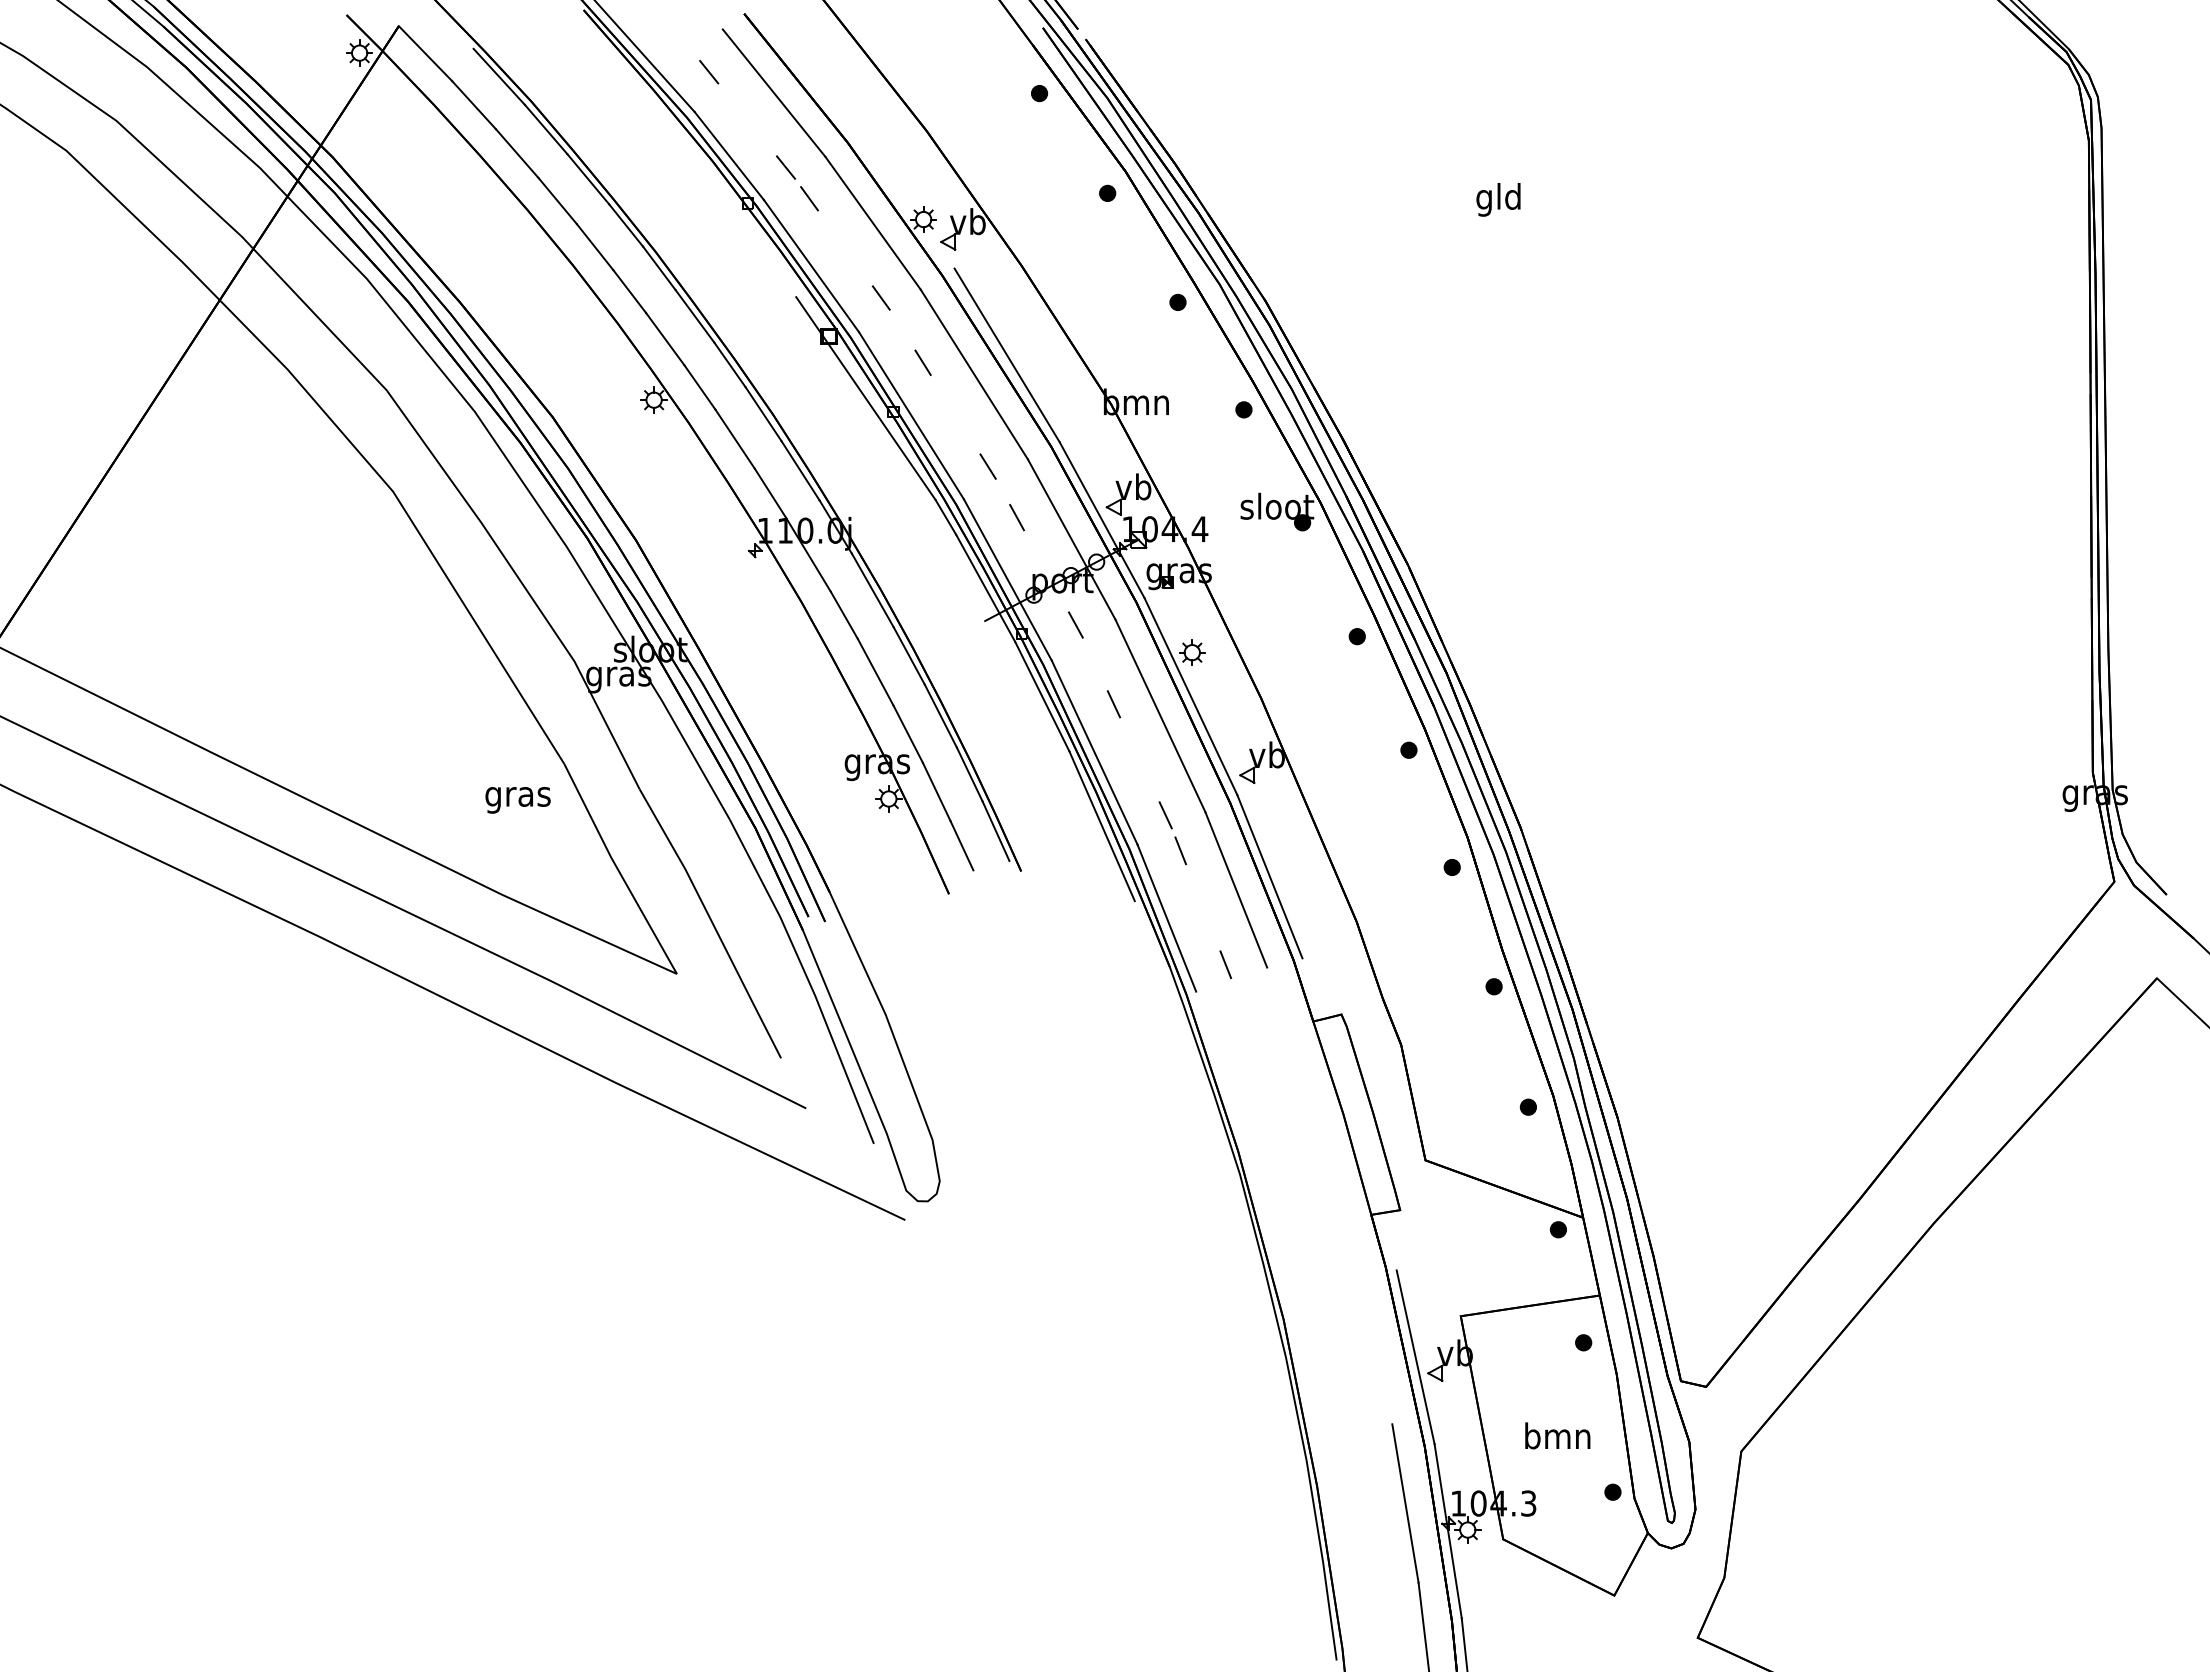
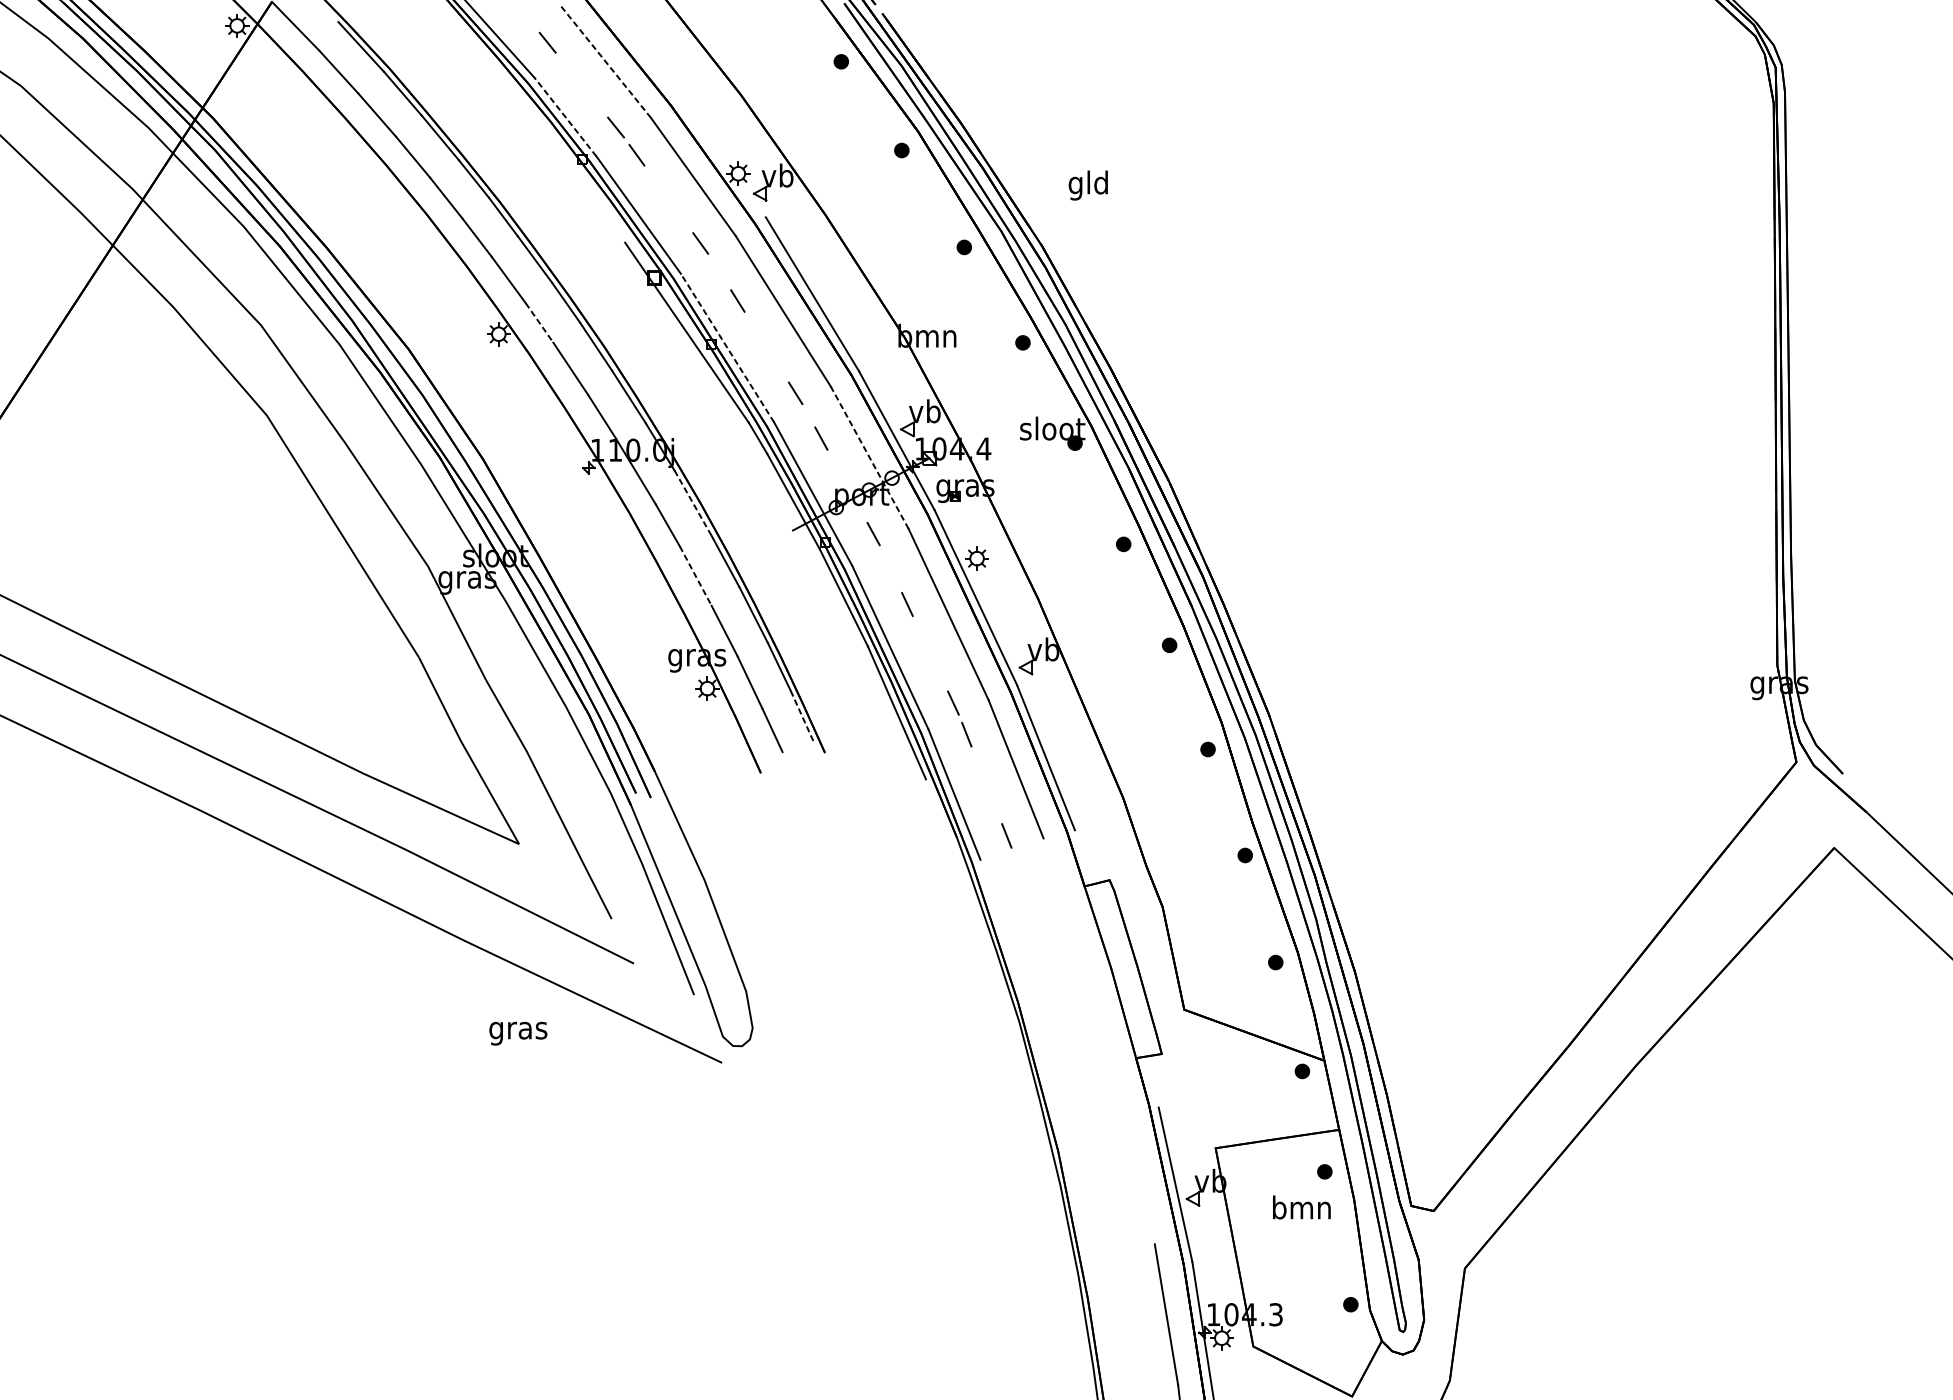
line: (774, 93) -> (605, 61), solid -> dashed
line: (729, 155) -> (565, 116), solid -> dashed
text: (1498, 199) -> (1088, 185), moved
line: (700, 387) -> (540, 322), solid -> dashed
line: (911, 415) -> (727, 347), solid -> dashed
line: (1071, 538) -> (869, 457), solid -> dashed
line: (873, 590) -> (693, 503), solid -> dashed
line: (875, 672) -> (695, 576), solid -> dashed
text: (517, 800) -> (517, 1033), moved
line: (996, 831) -> (803, 717), solid -> dashed
text: (1557, 1435) -> (1301, 1207), moved

